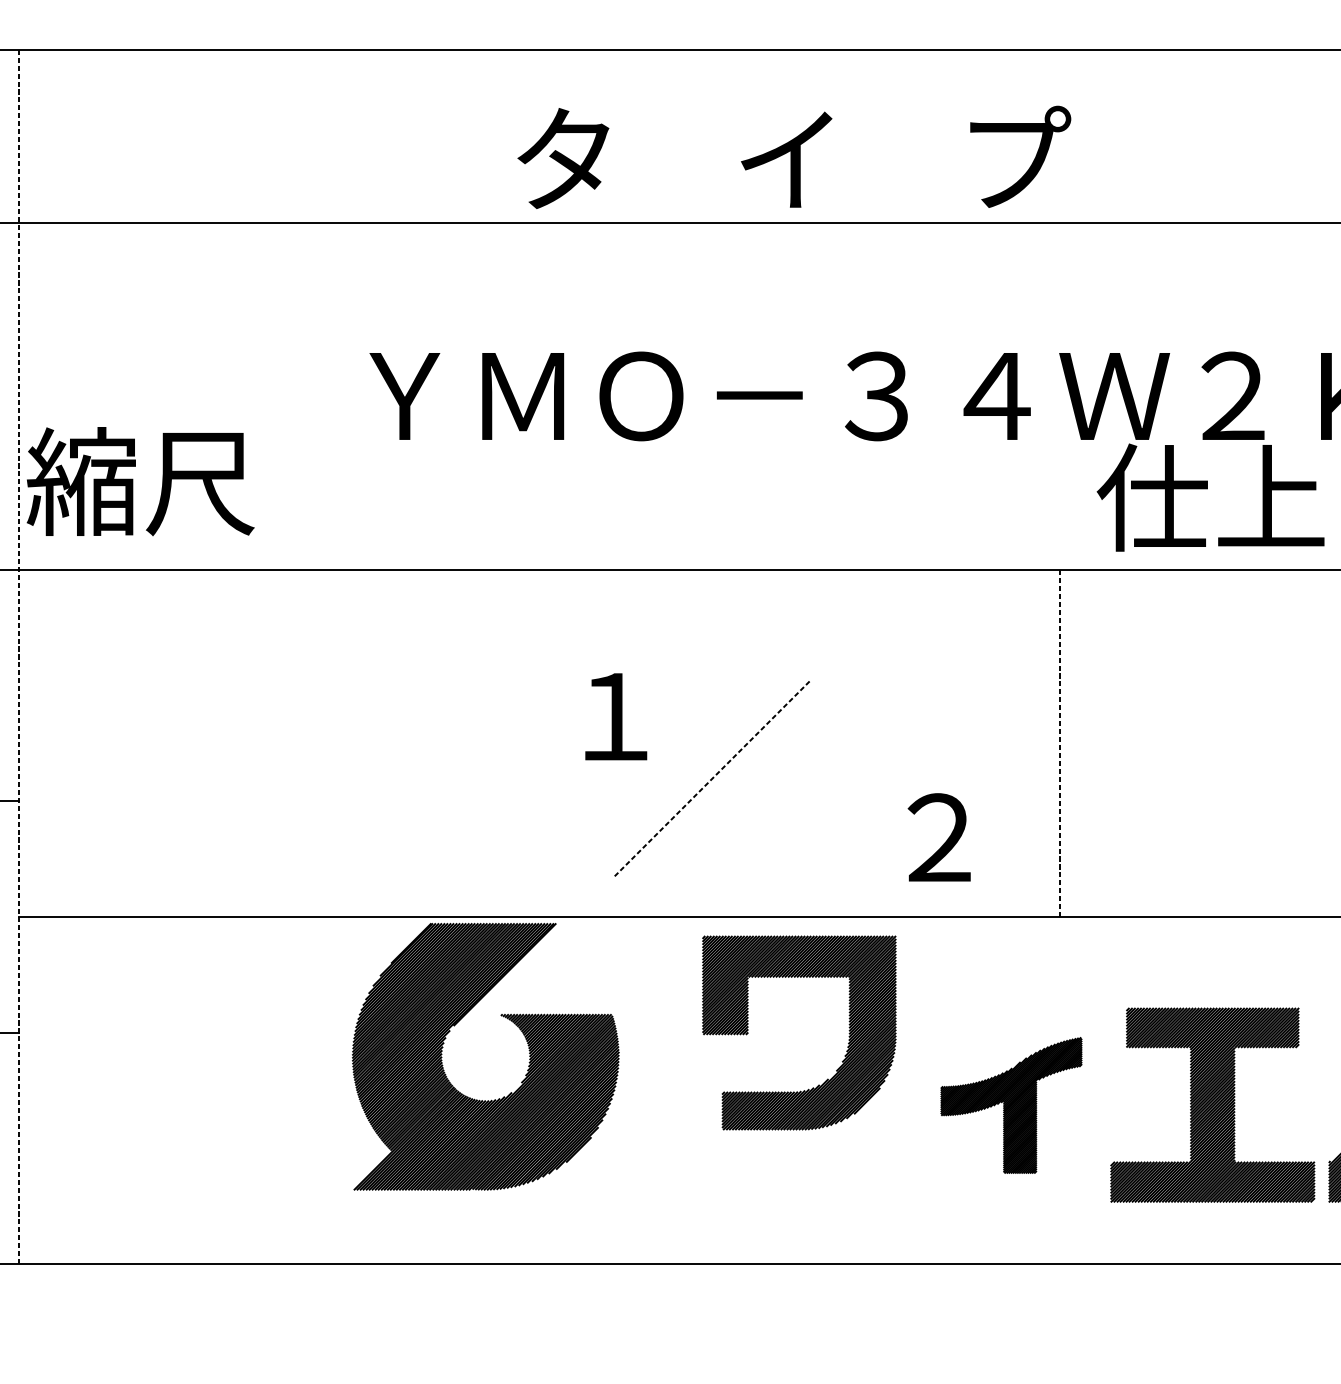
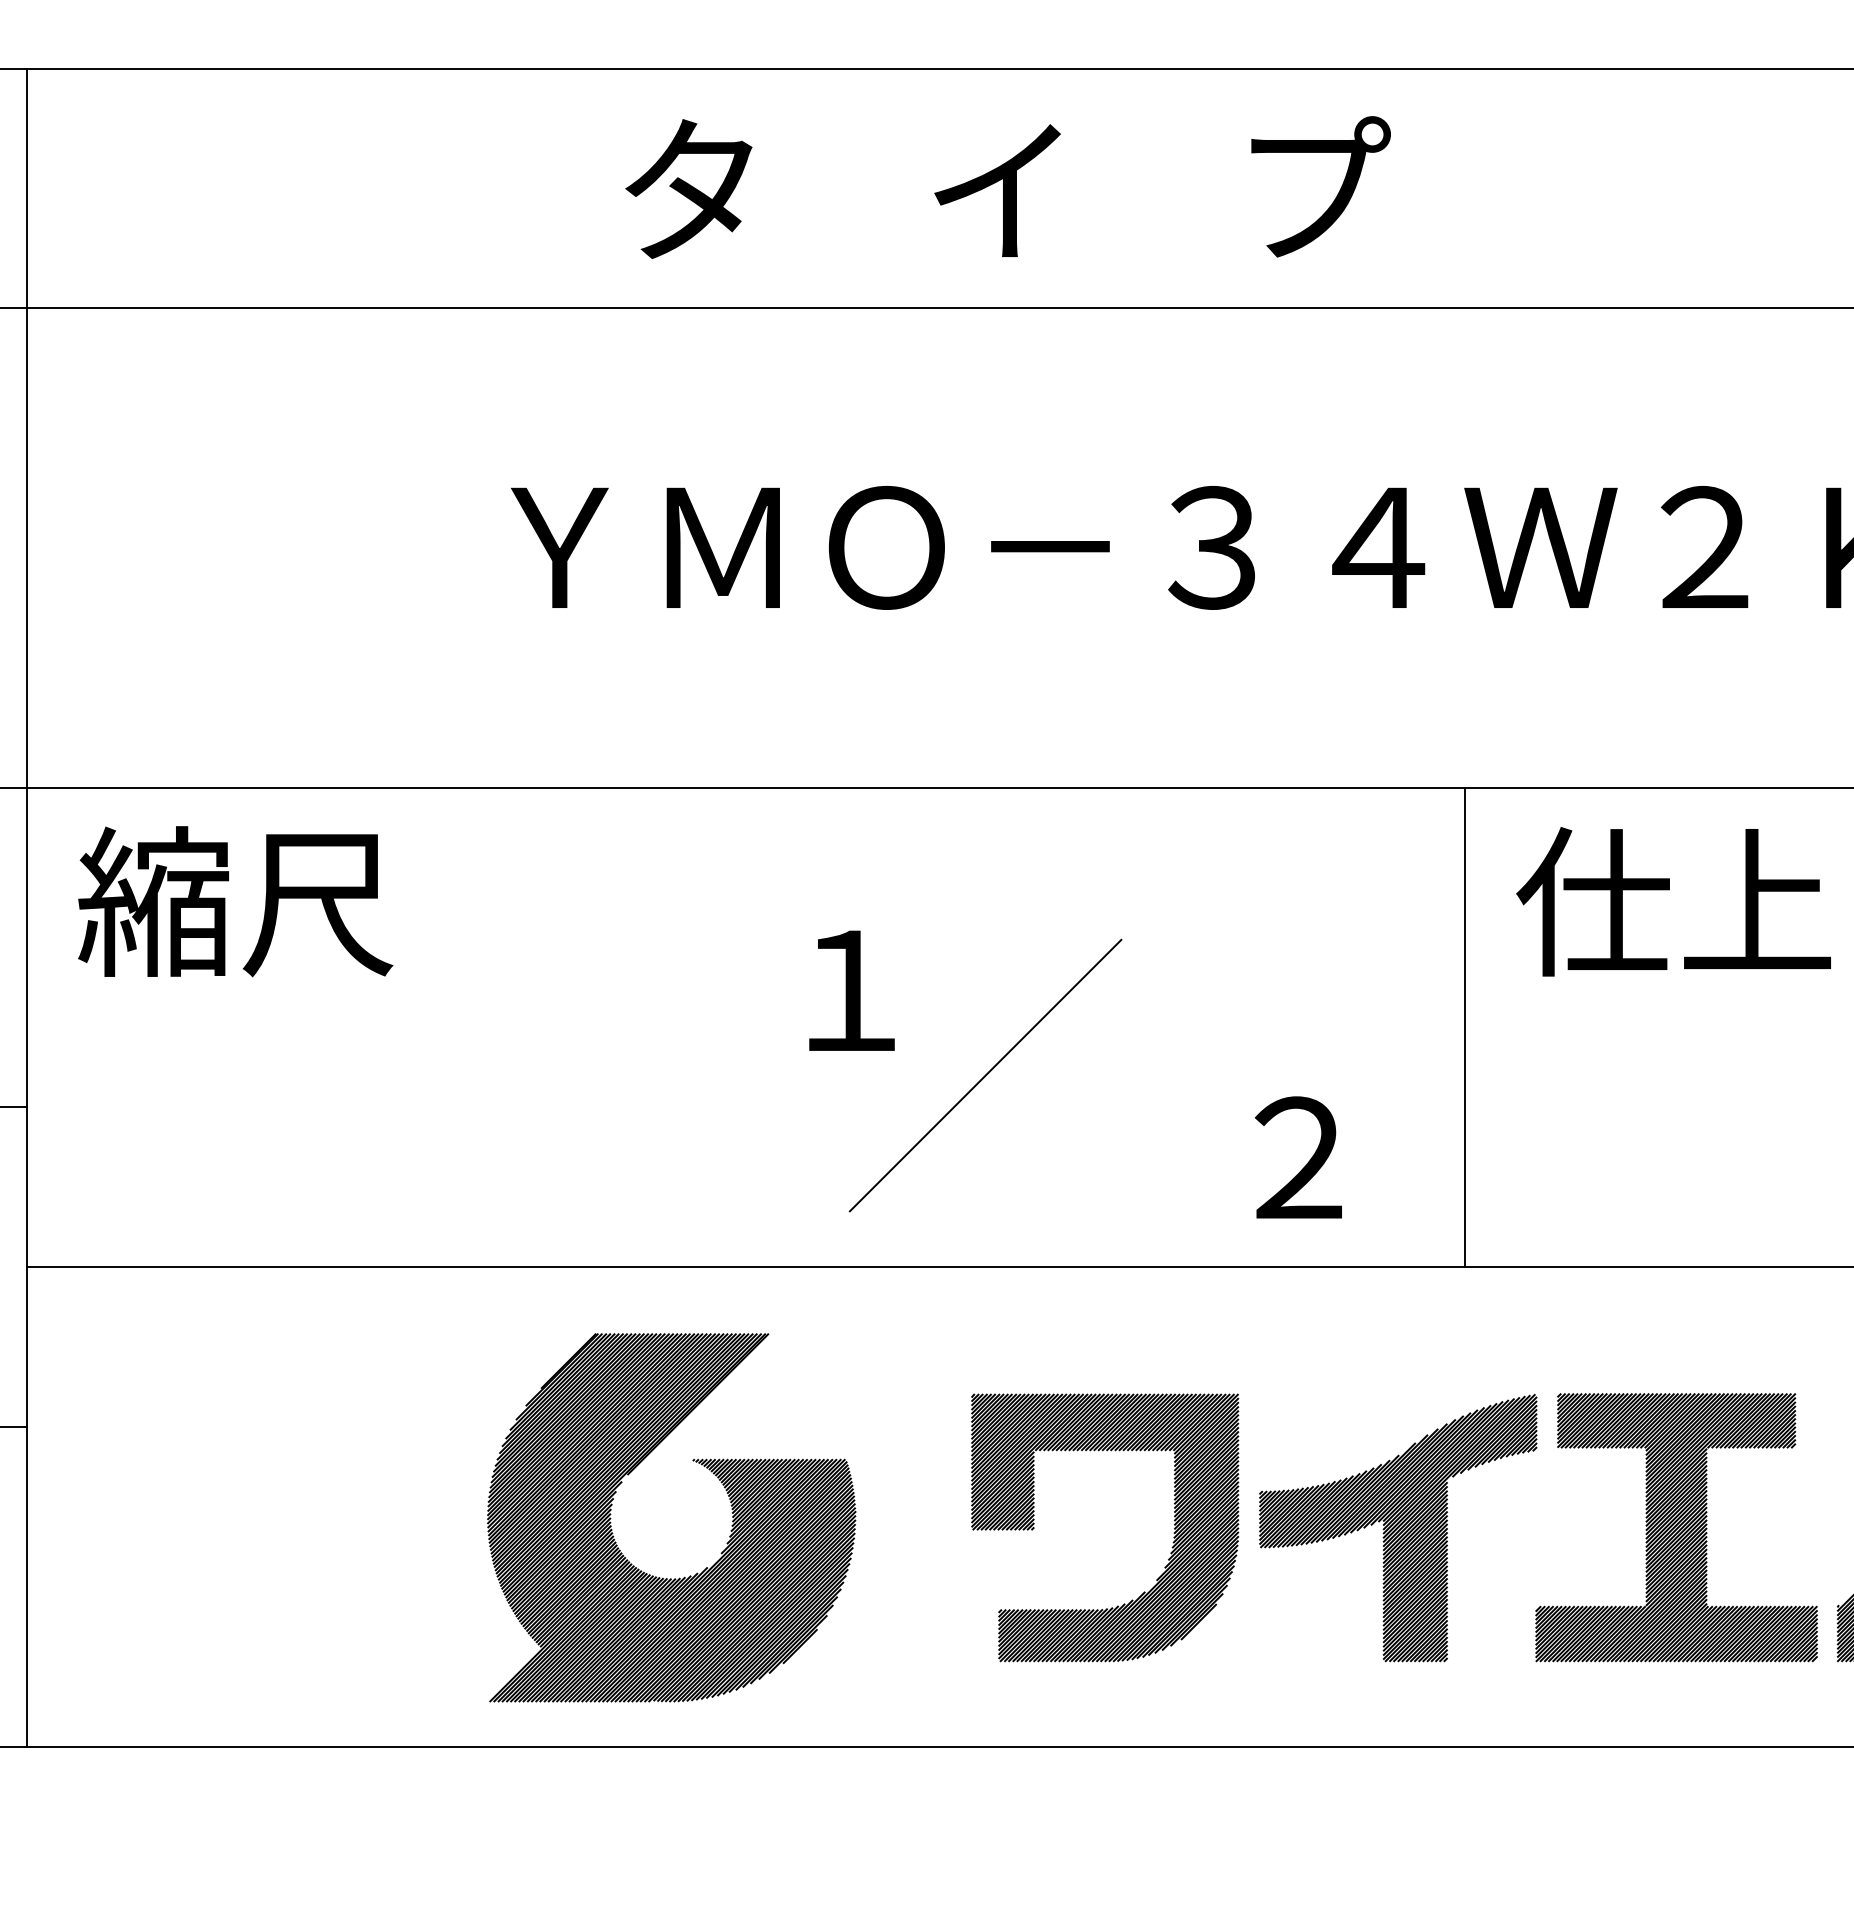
text: (793, 157) -> (1007, 187), moved
text: (140, 481) -> (235, 901), moved
text: (1210, 497) -> (1673, 901), moved
line: (19, 657) -> (26, 908), dashed -> solid
line: (1060, 743) -> (1465, 1027), dashed -> solid
line: (712, 778) -> (985, 1075), dashed -> solid
part: (503, 1016) -> (695, 1462), moved
part: (848, 1037) -> (1173, 1533), moved
part: (1011, 1105) -> (1398, 1527), size x1.43

